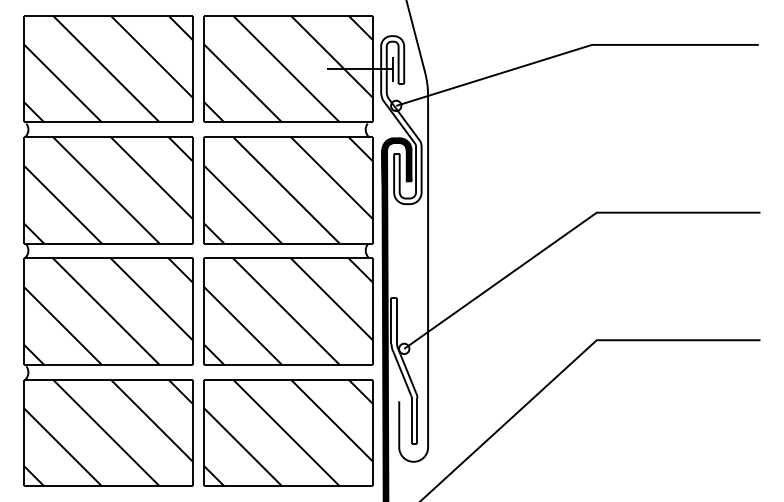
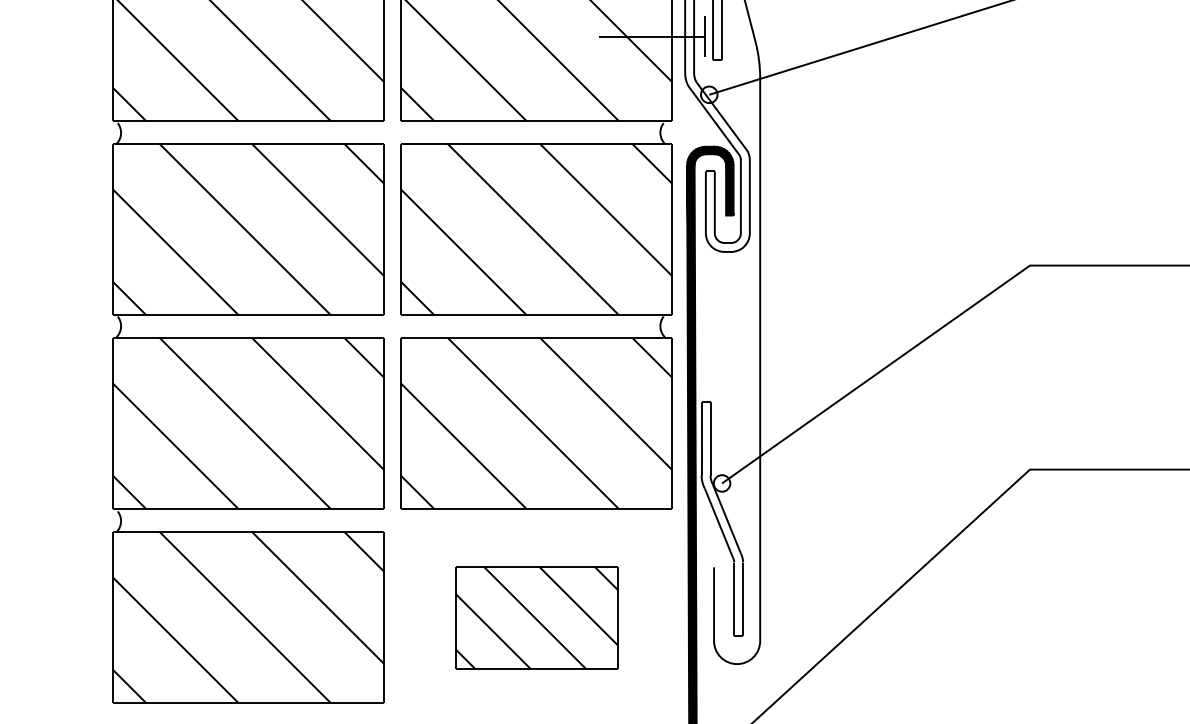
part: (288, 432) -> (536, 617), size x0.6

